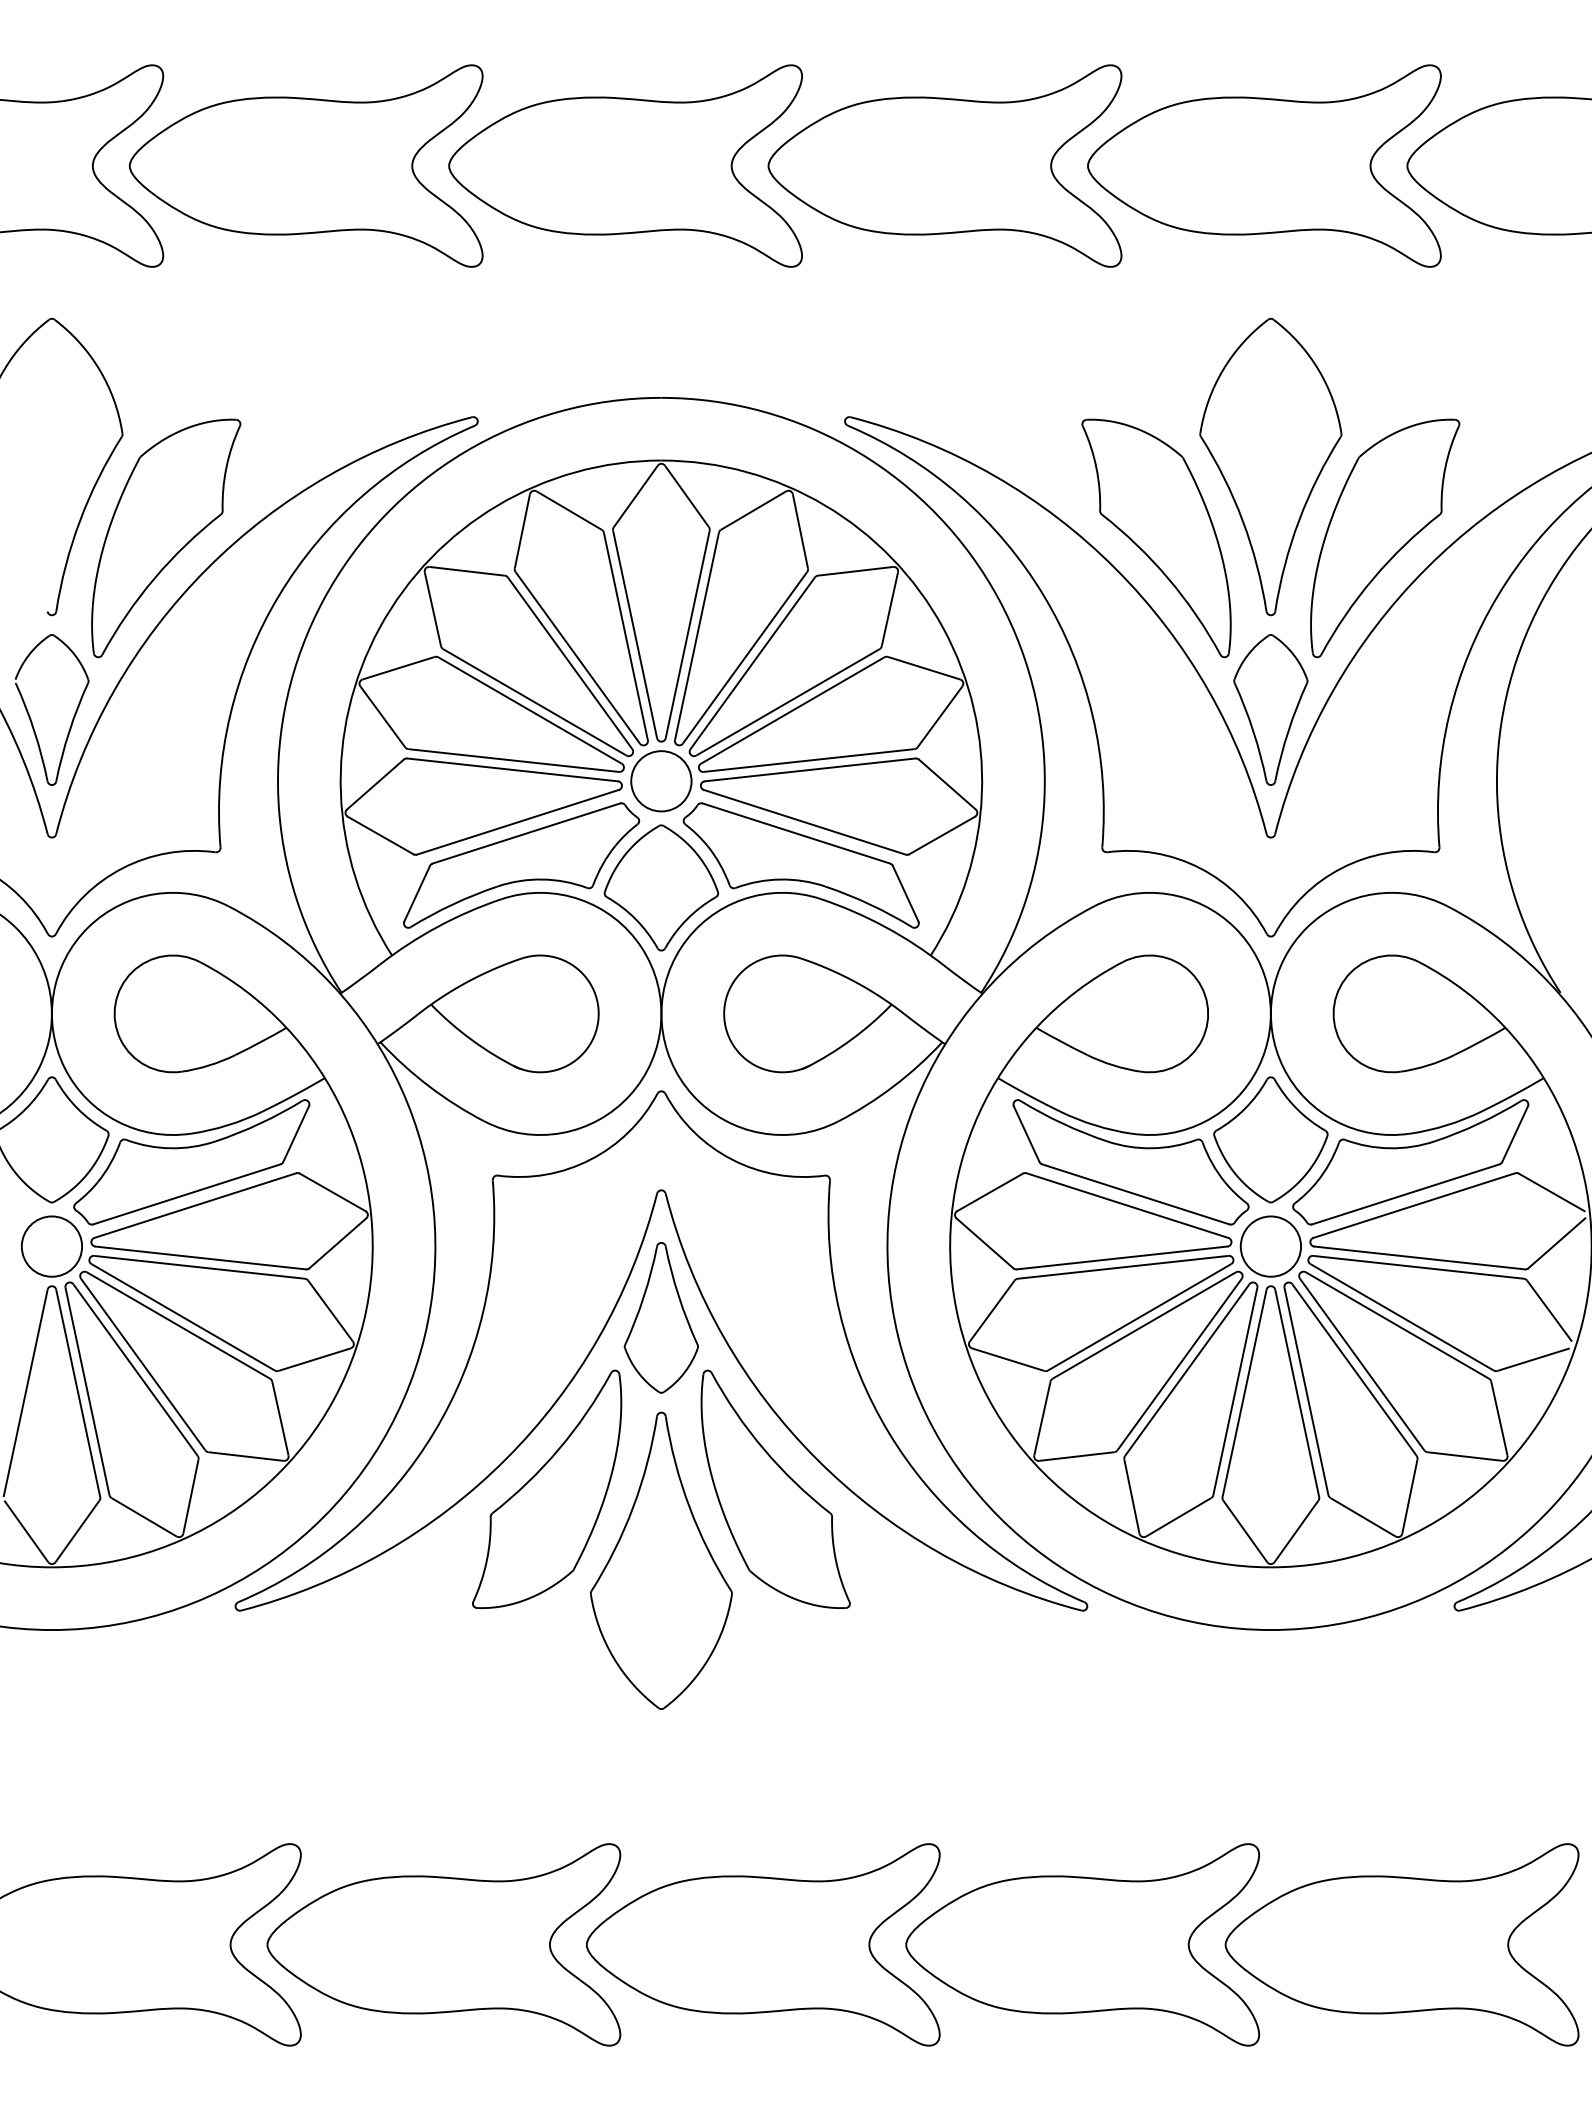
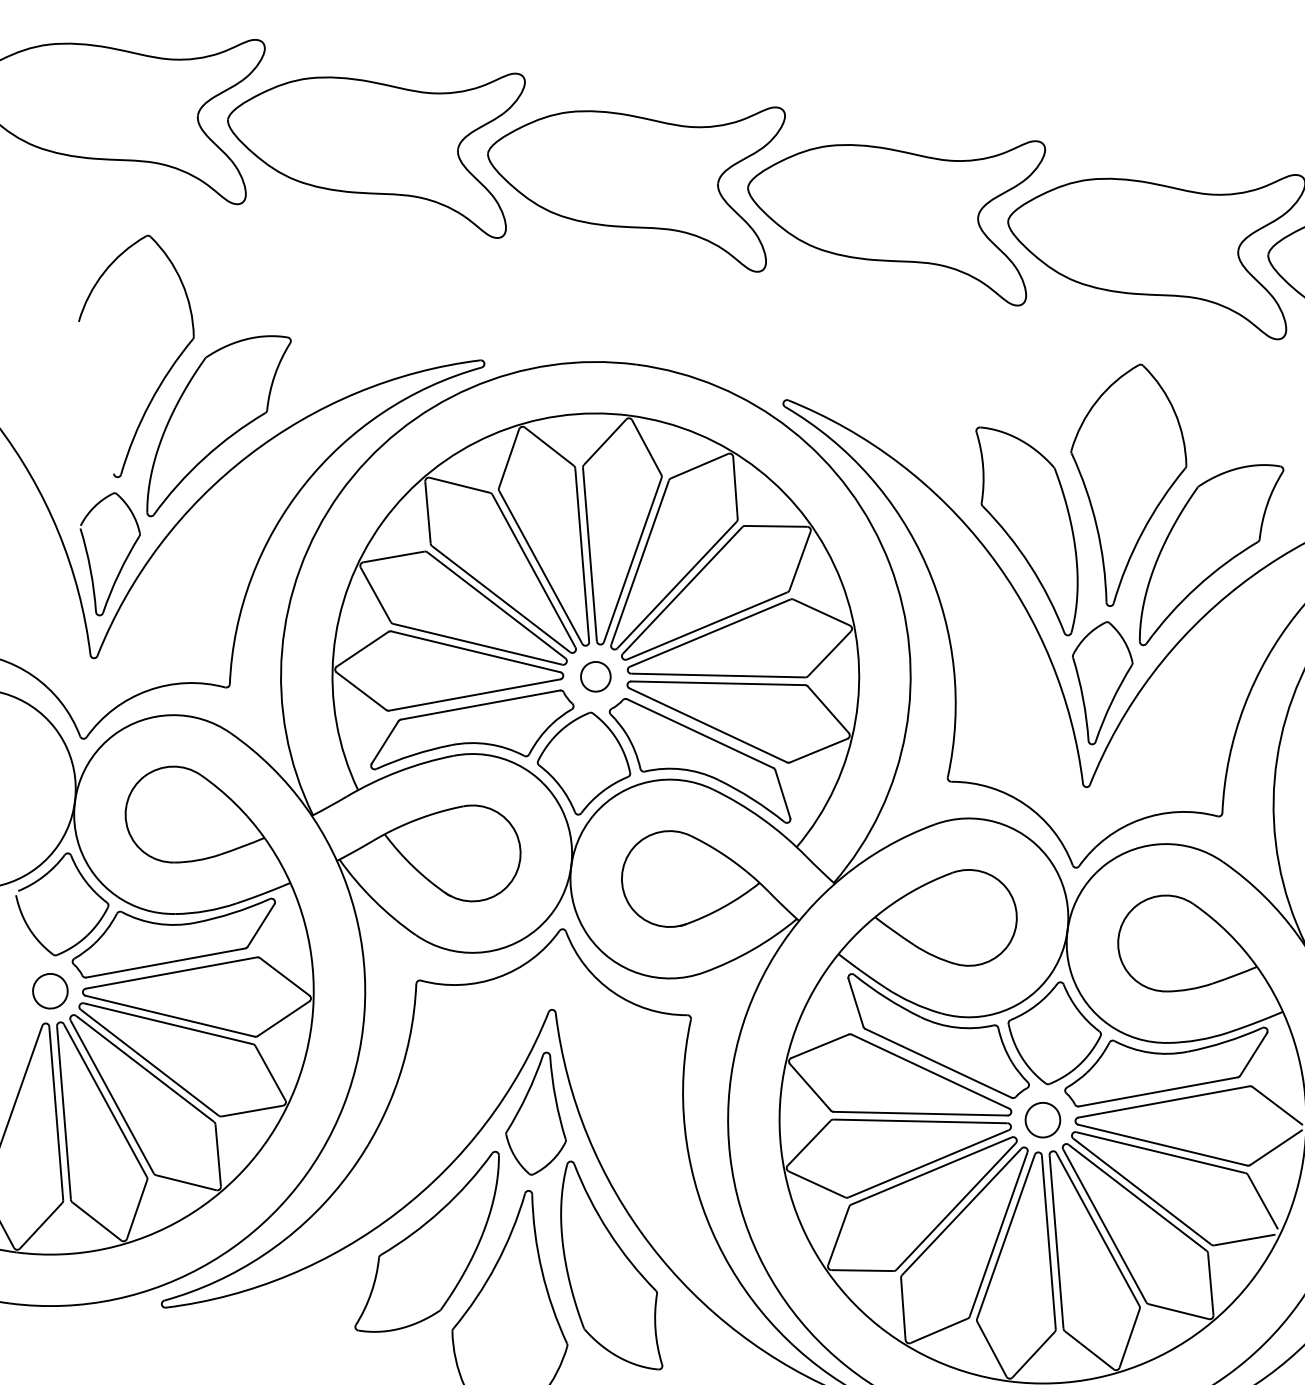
circle: (661, 781) -> (595, 677), size x0.6
circle: (51, 1246) -> (50, 991), size x0.7
circle: (1270, 1246) -> (1042, 1120), size x0.7

